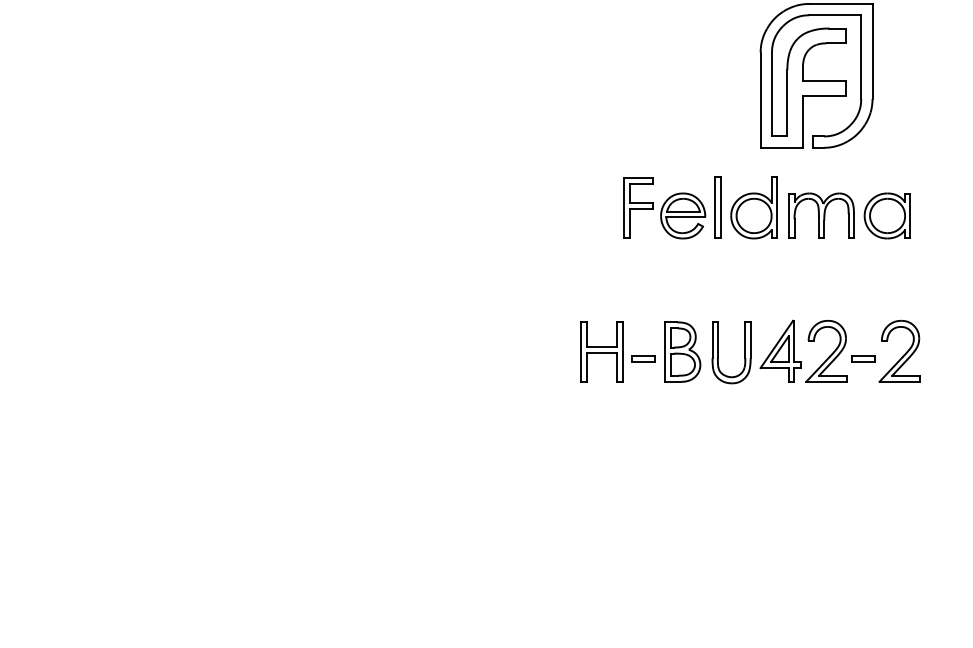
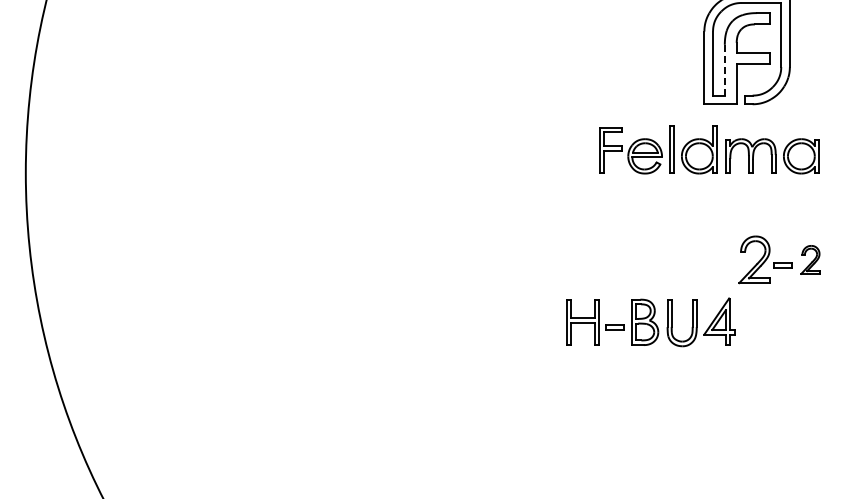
line: (786, 102) -> (724, 69), solid -> dashed
part: (899, 350) -> (810, 259), size x0.6
part: (690, 352) -> (650, 322), moved

